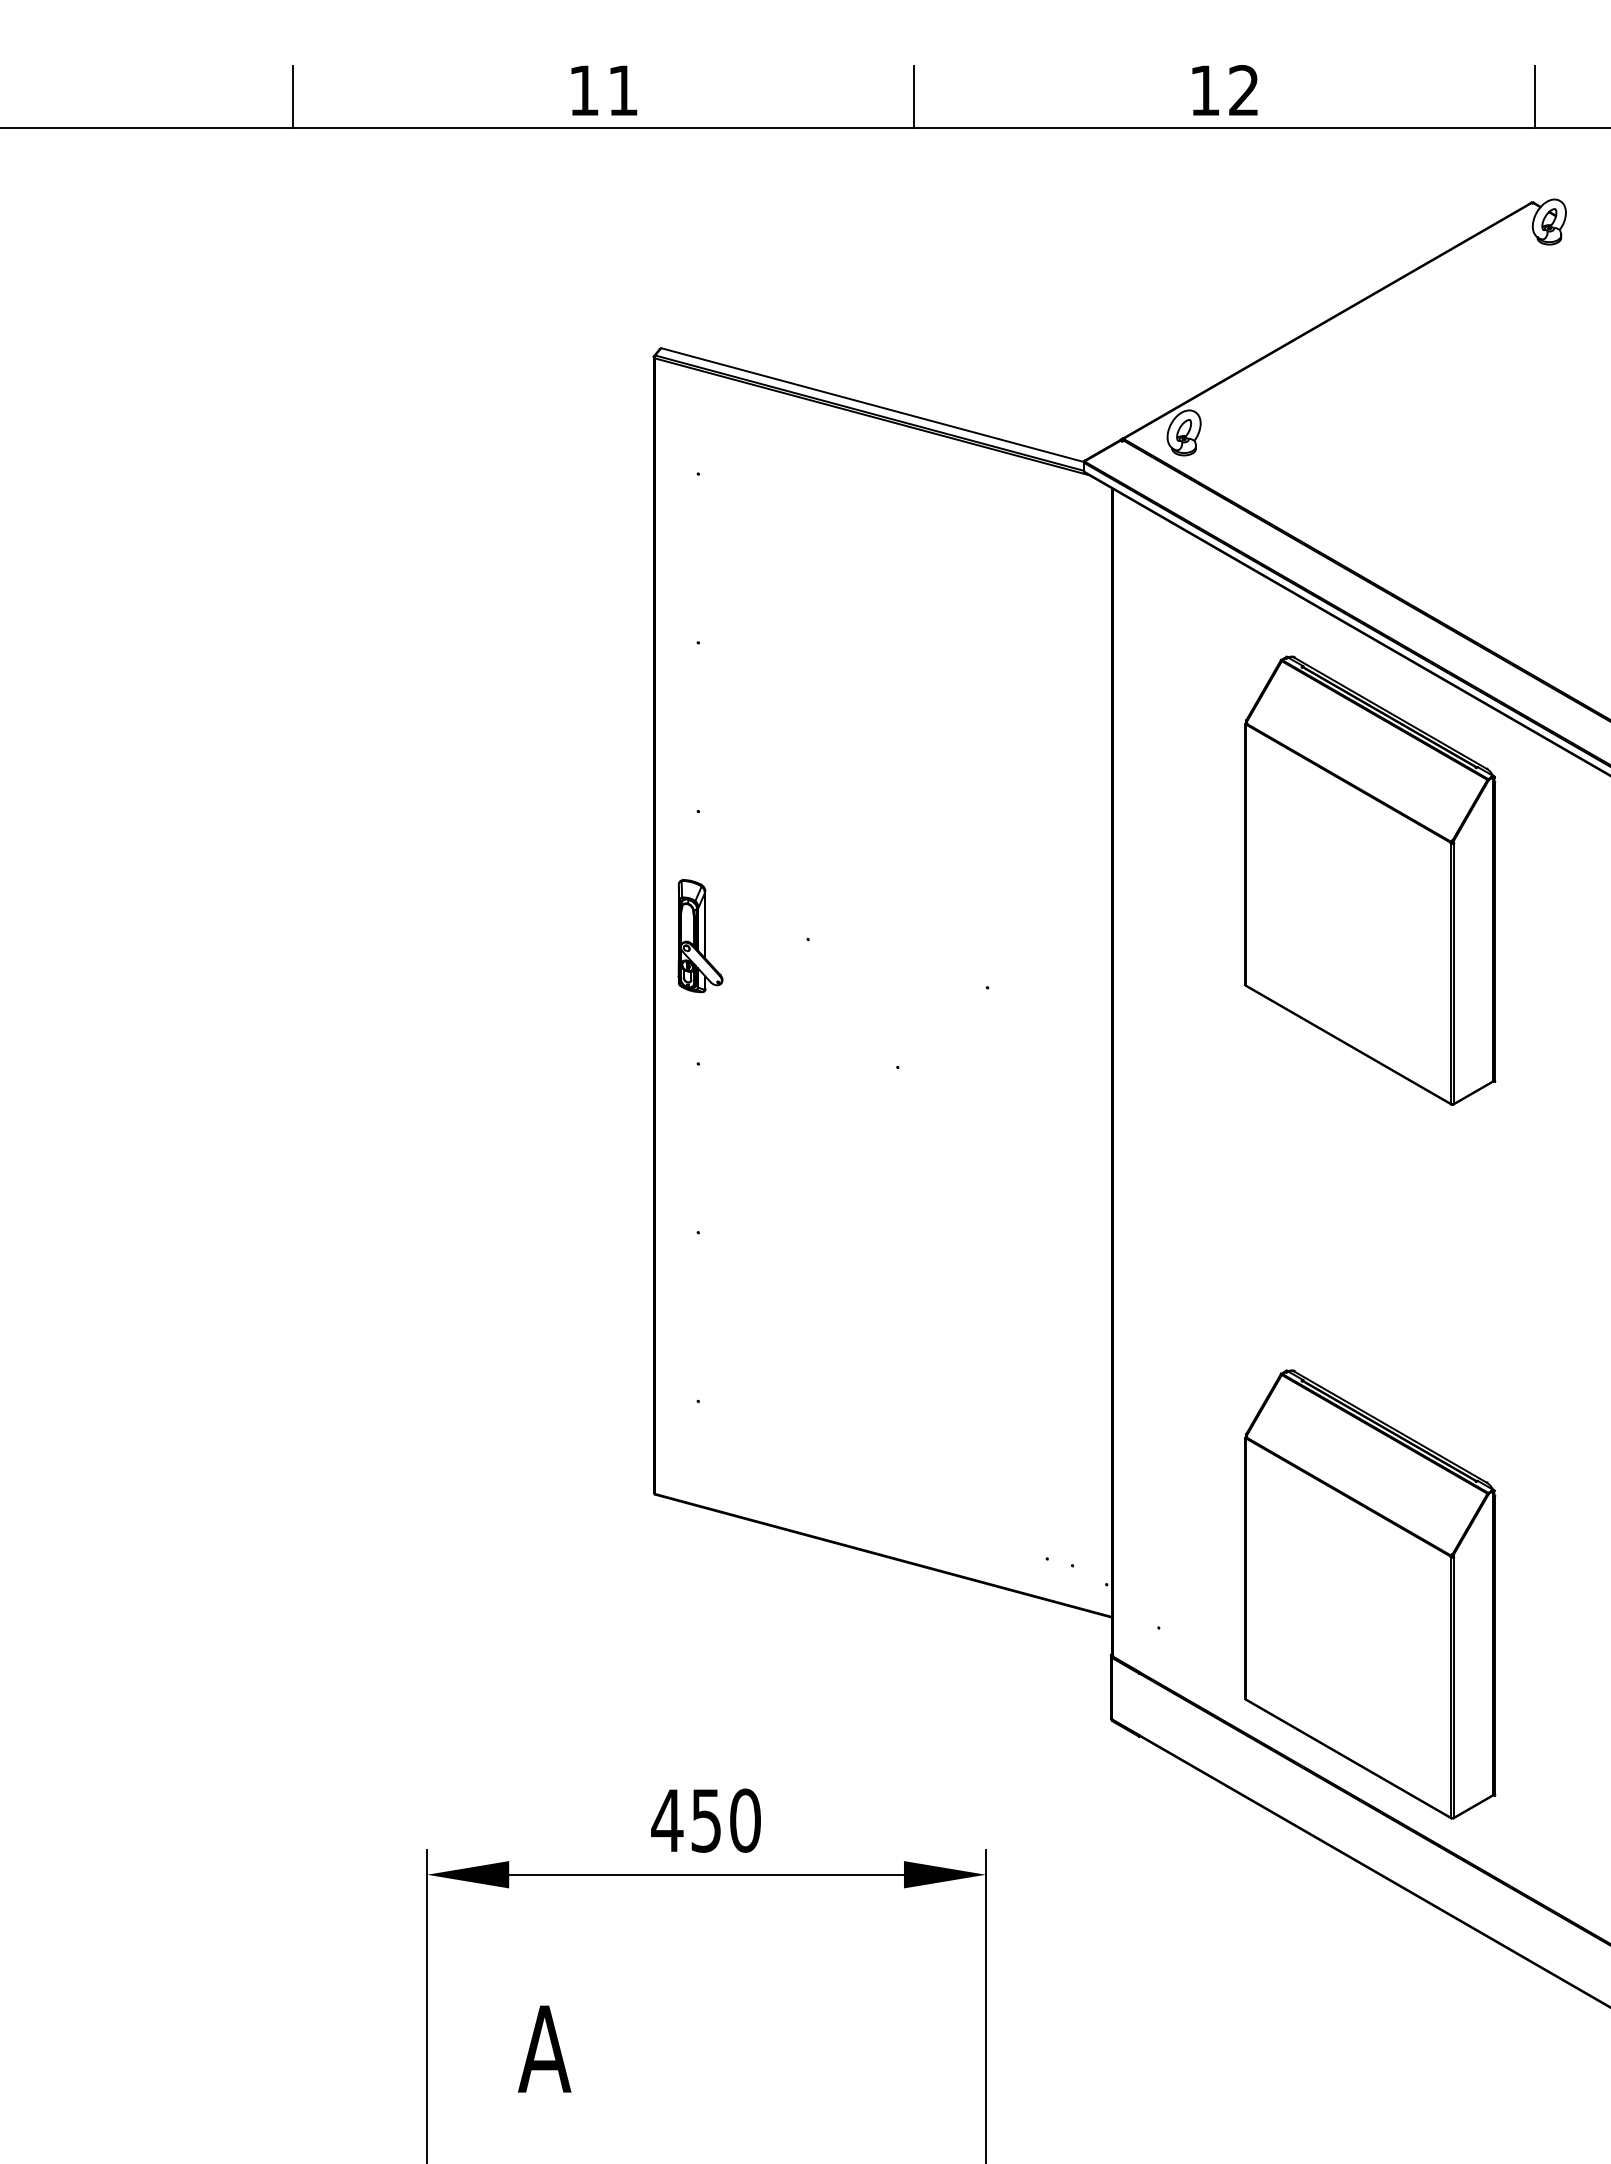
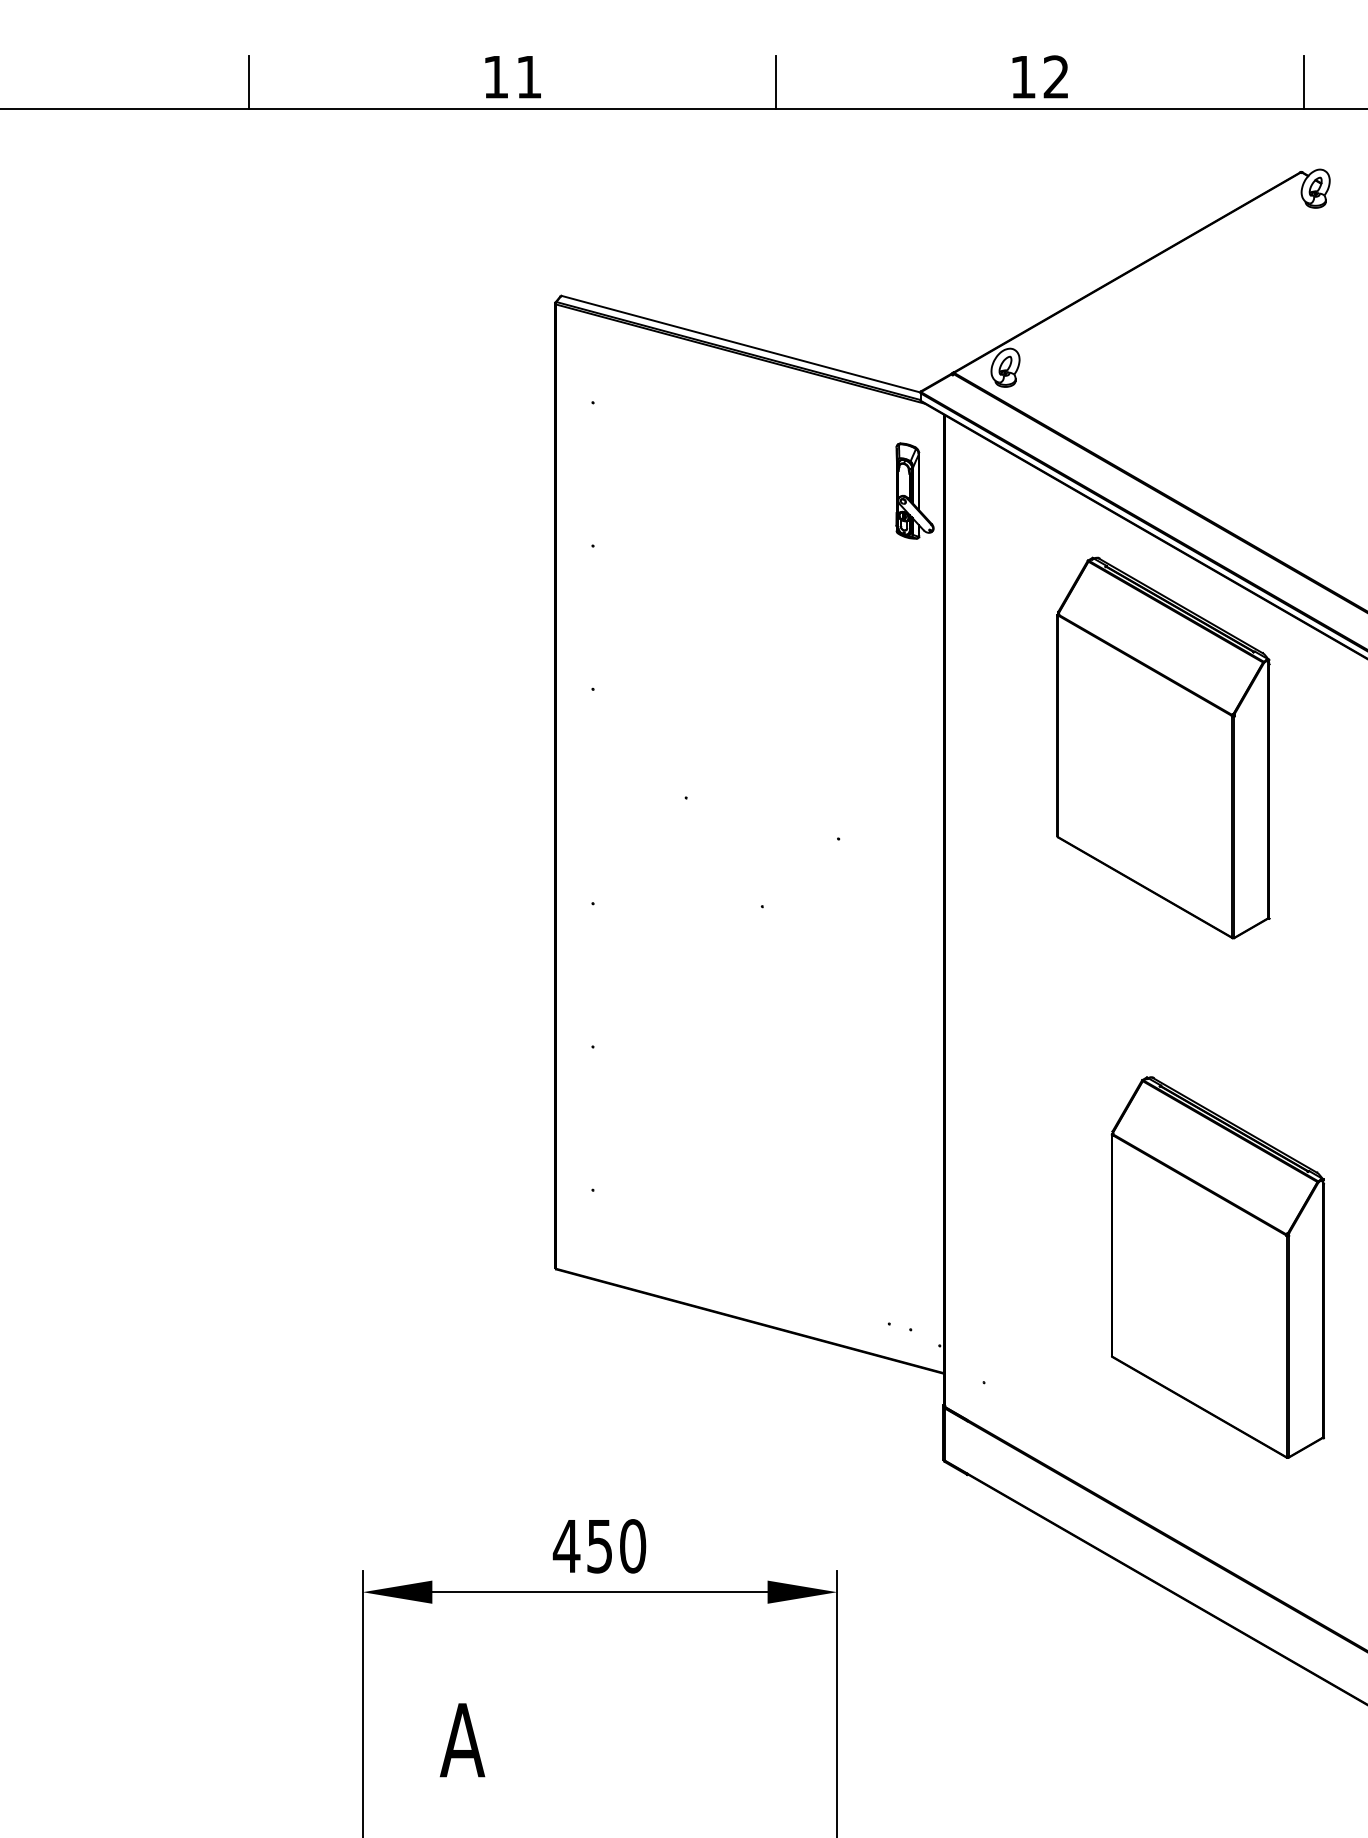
part: (700, 936) -> (914, 491), moved
part: (1370, 1594) -> (1218, 1267), moved

